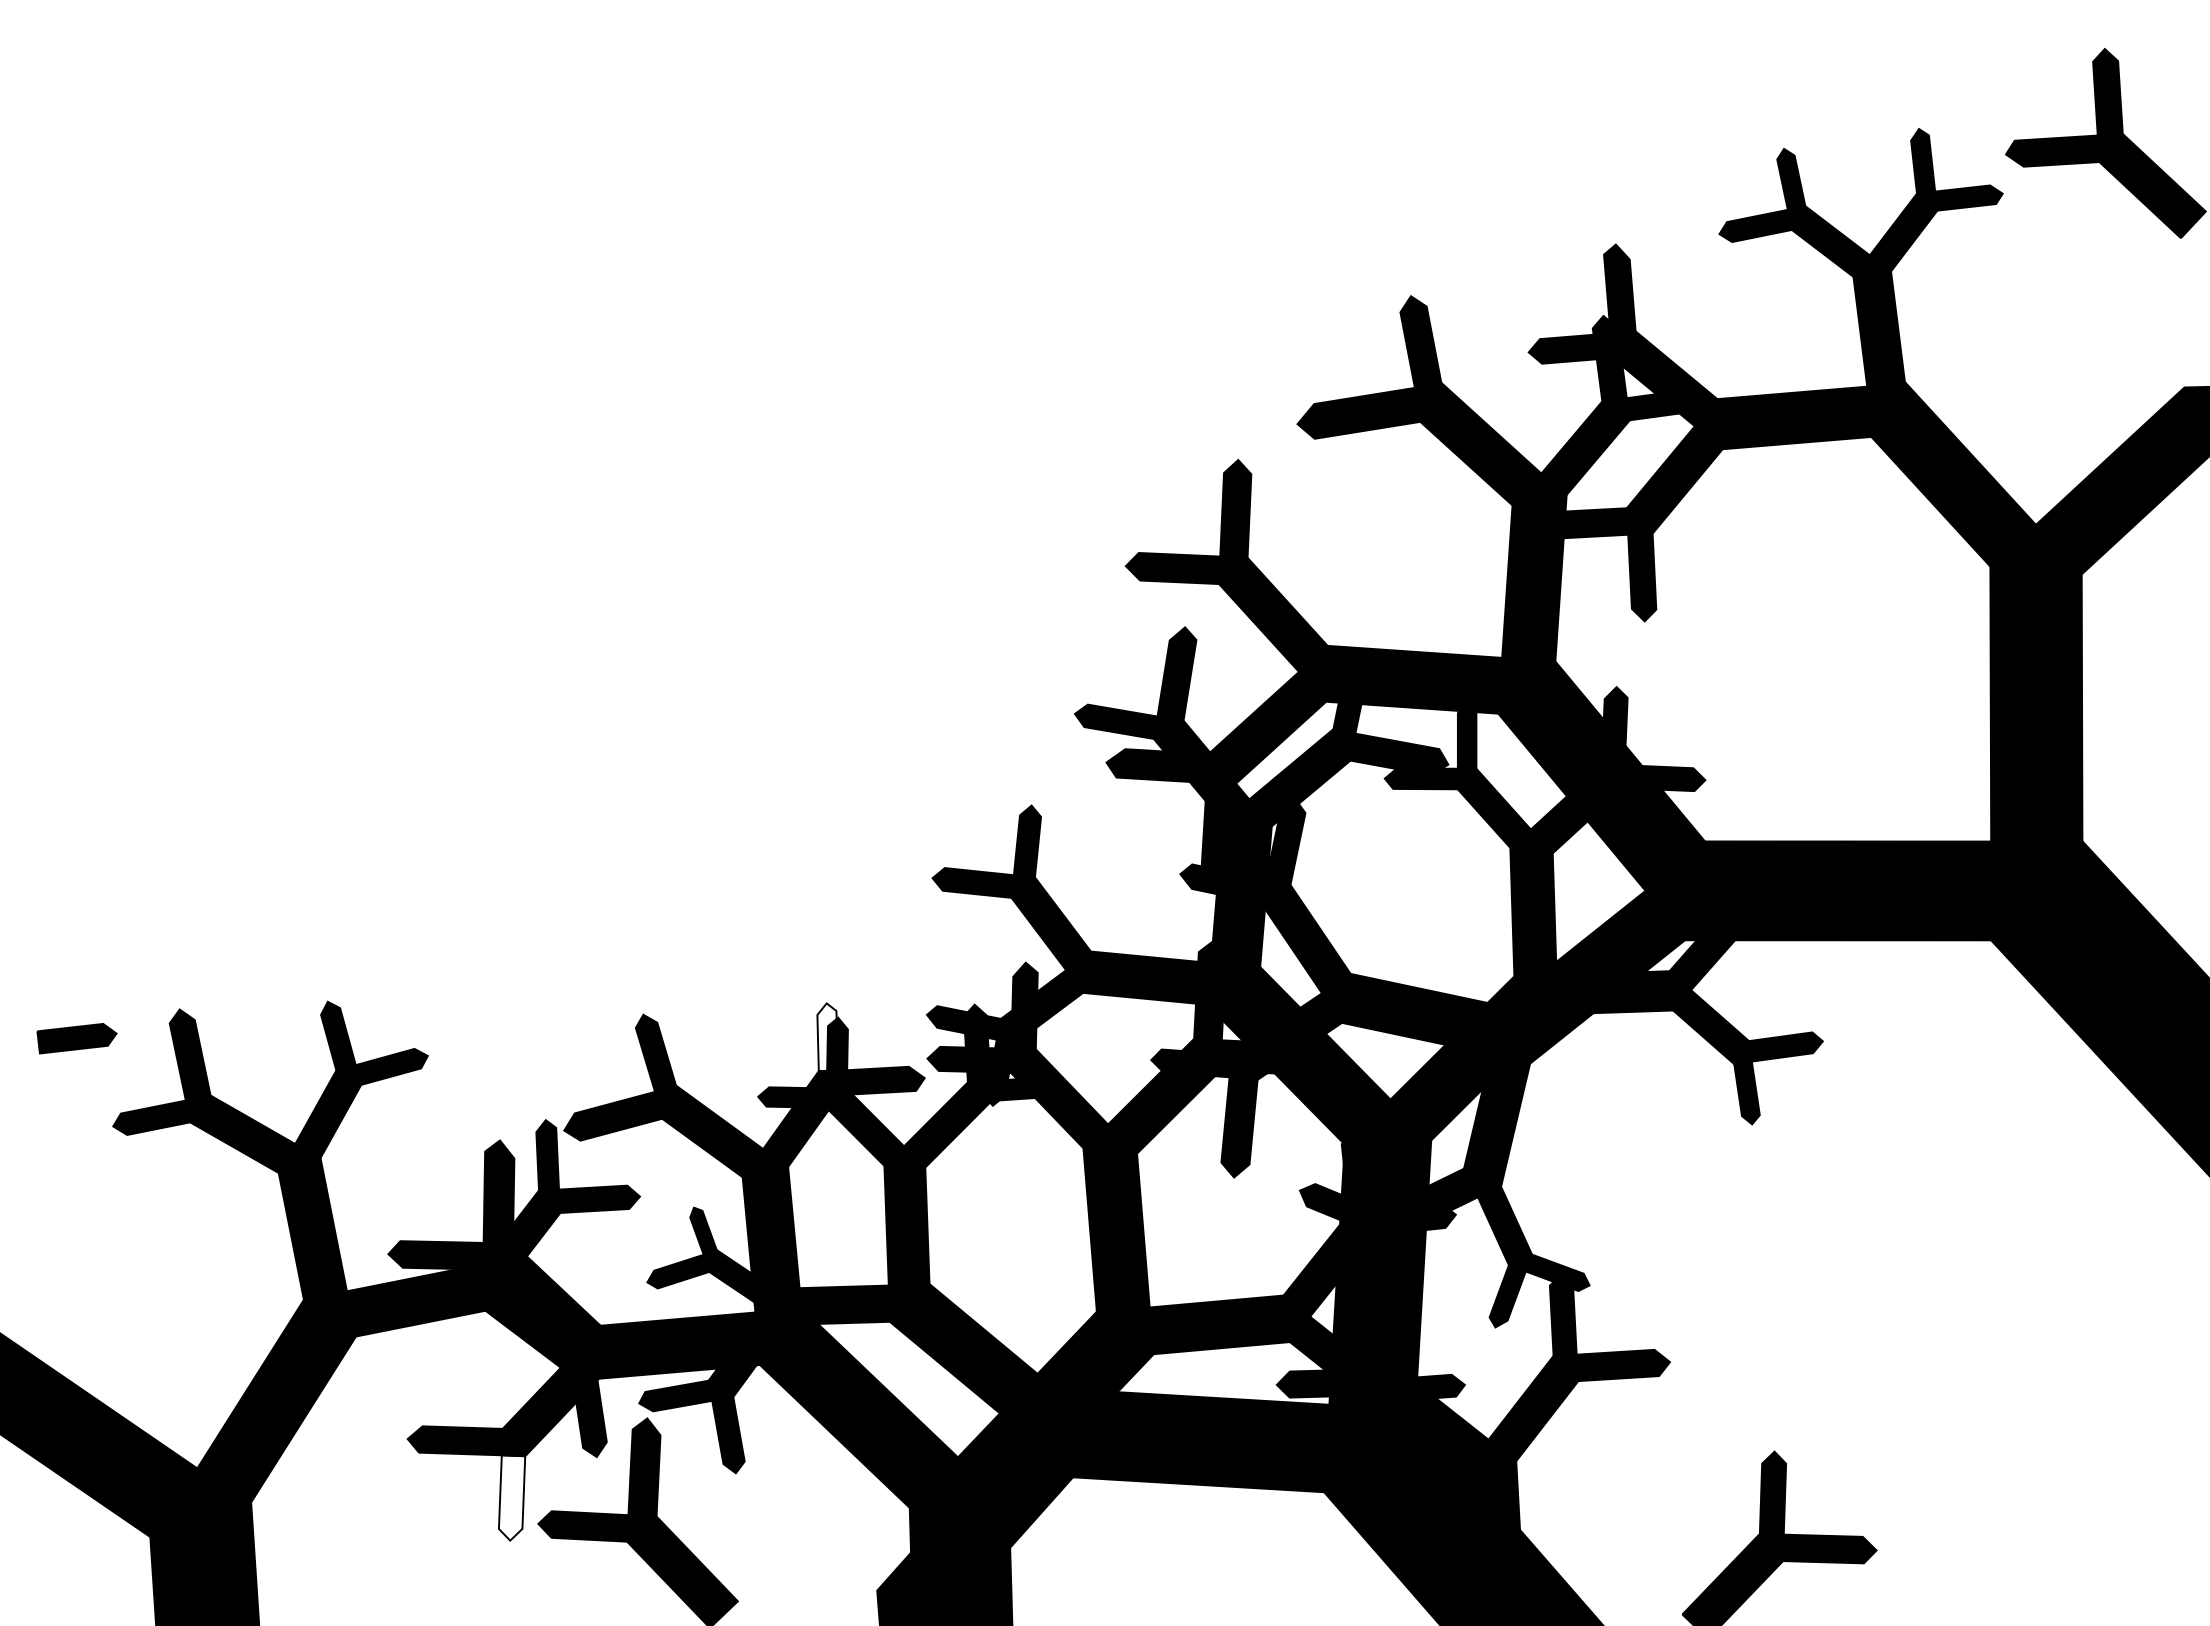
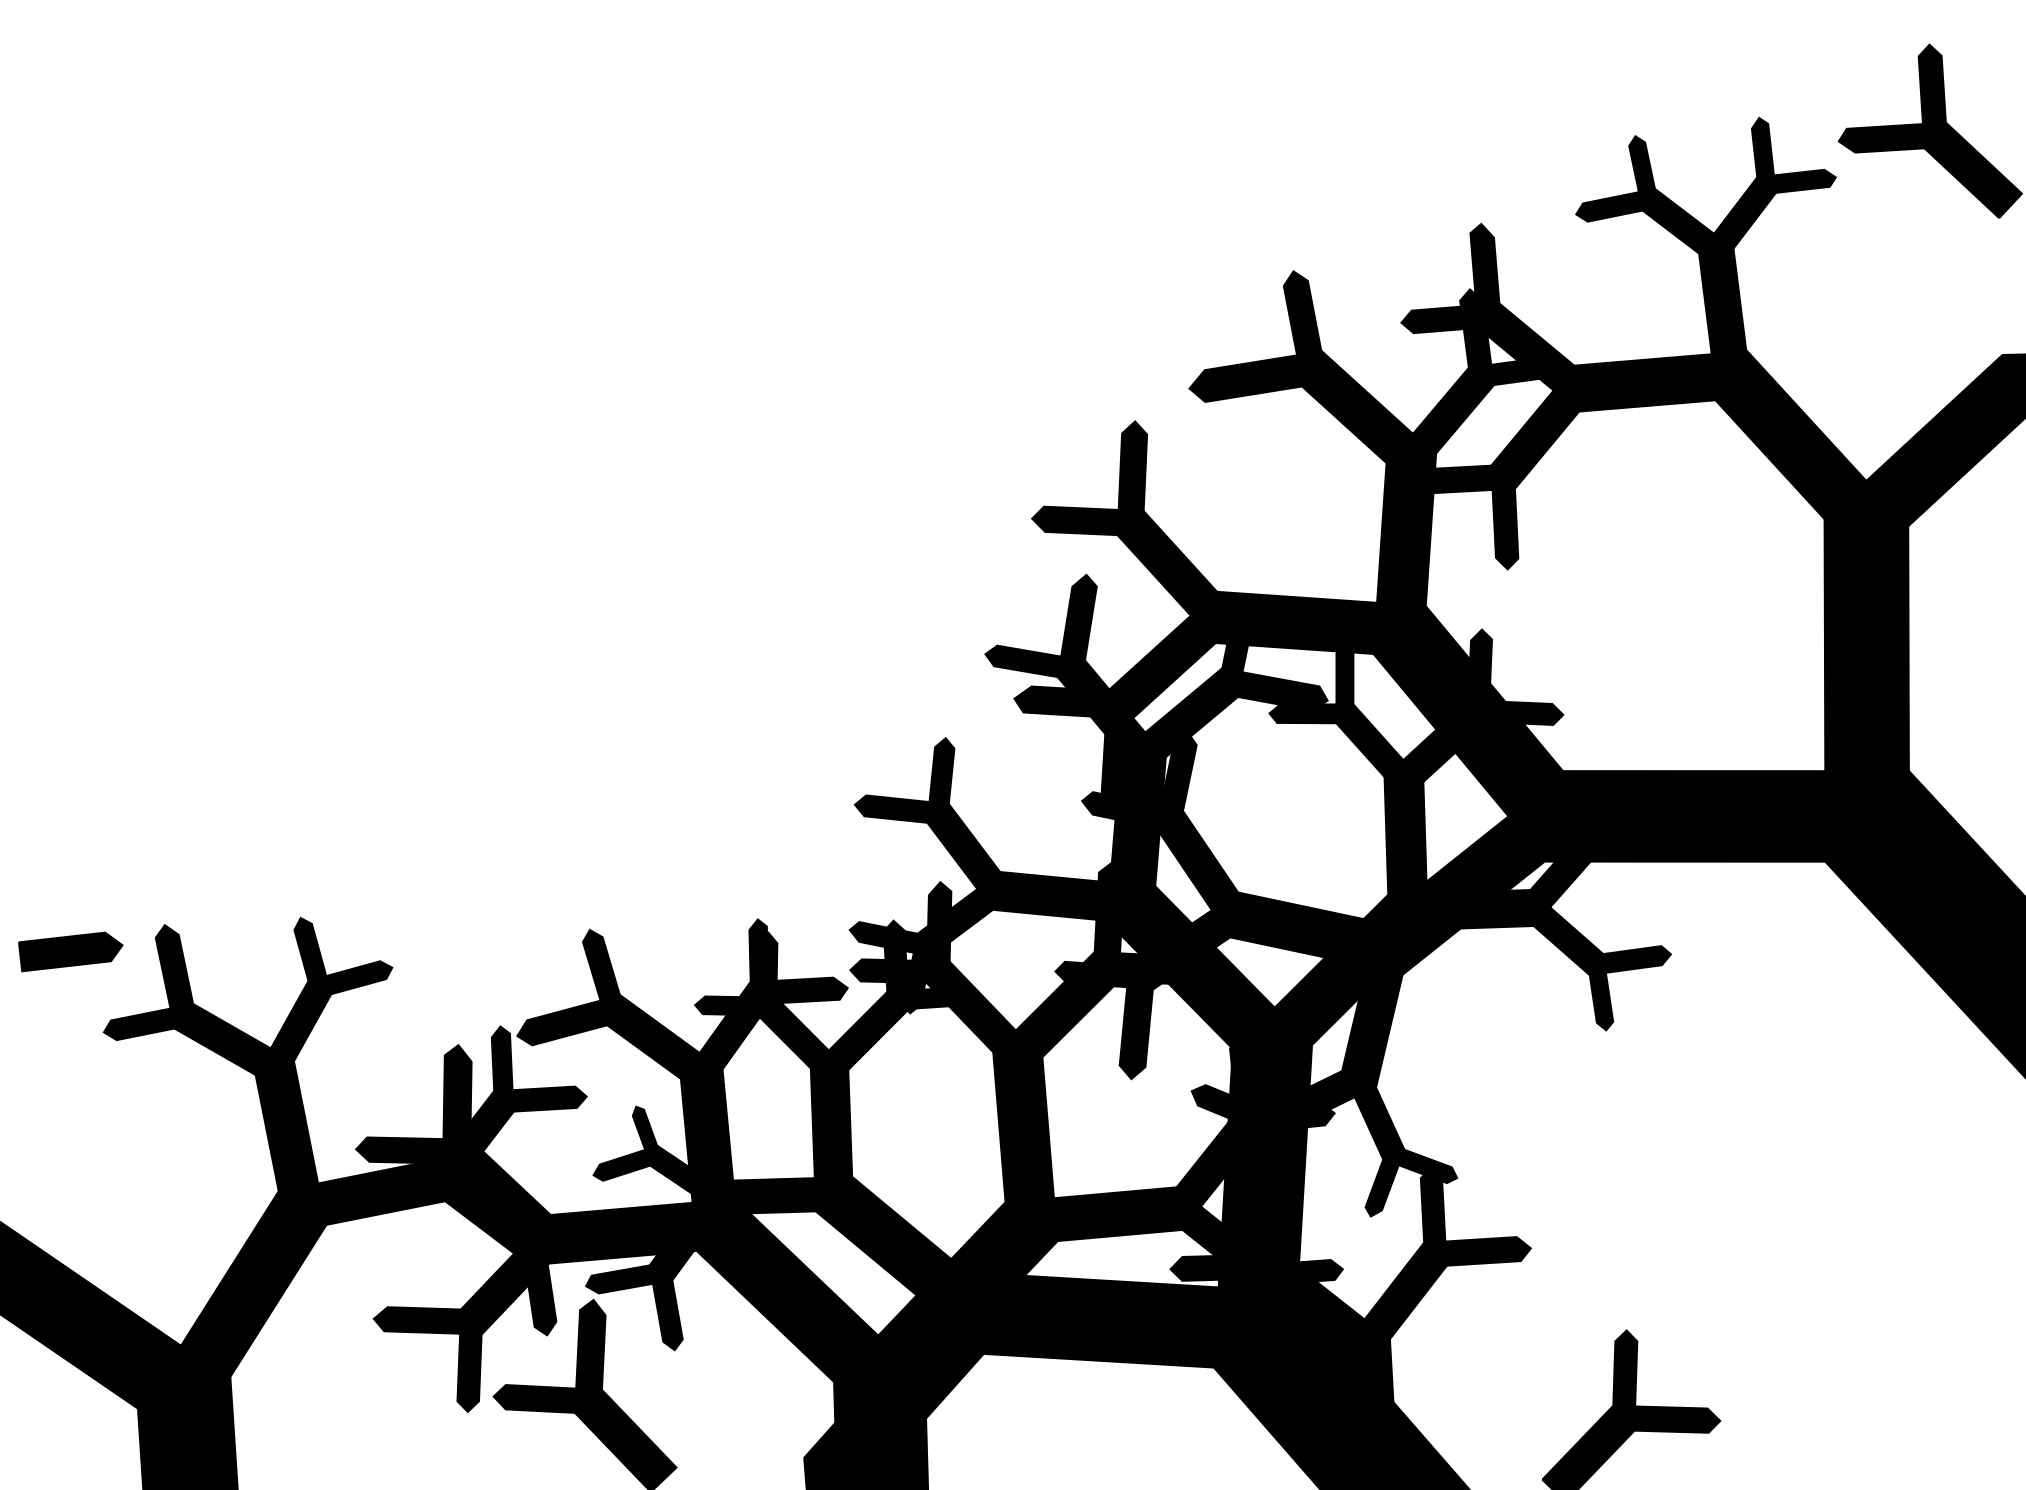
fill: (827, 1037) -> (758, 950), added
part: (76, 1038) -> (70, 951), size x1.43
fill: (511, 1497) -> (468, 1372), added

